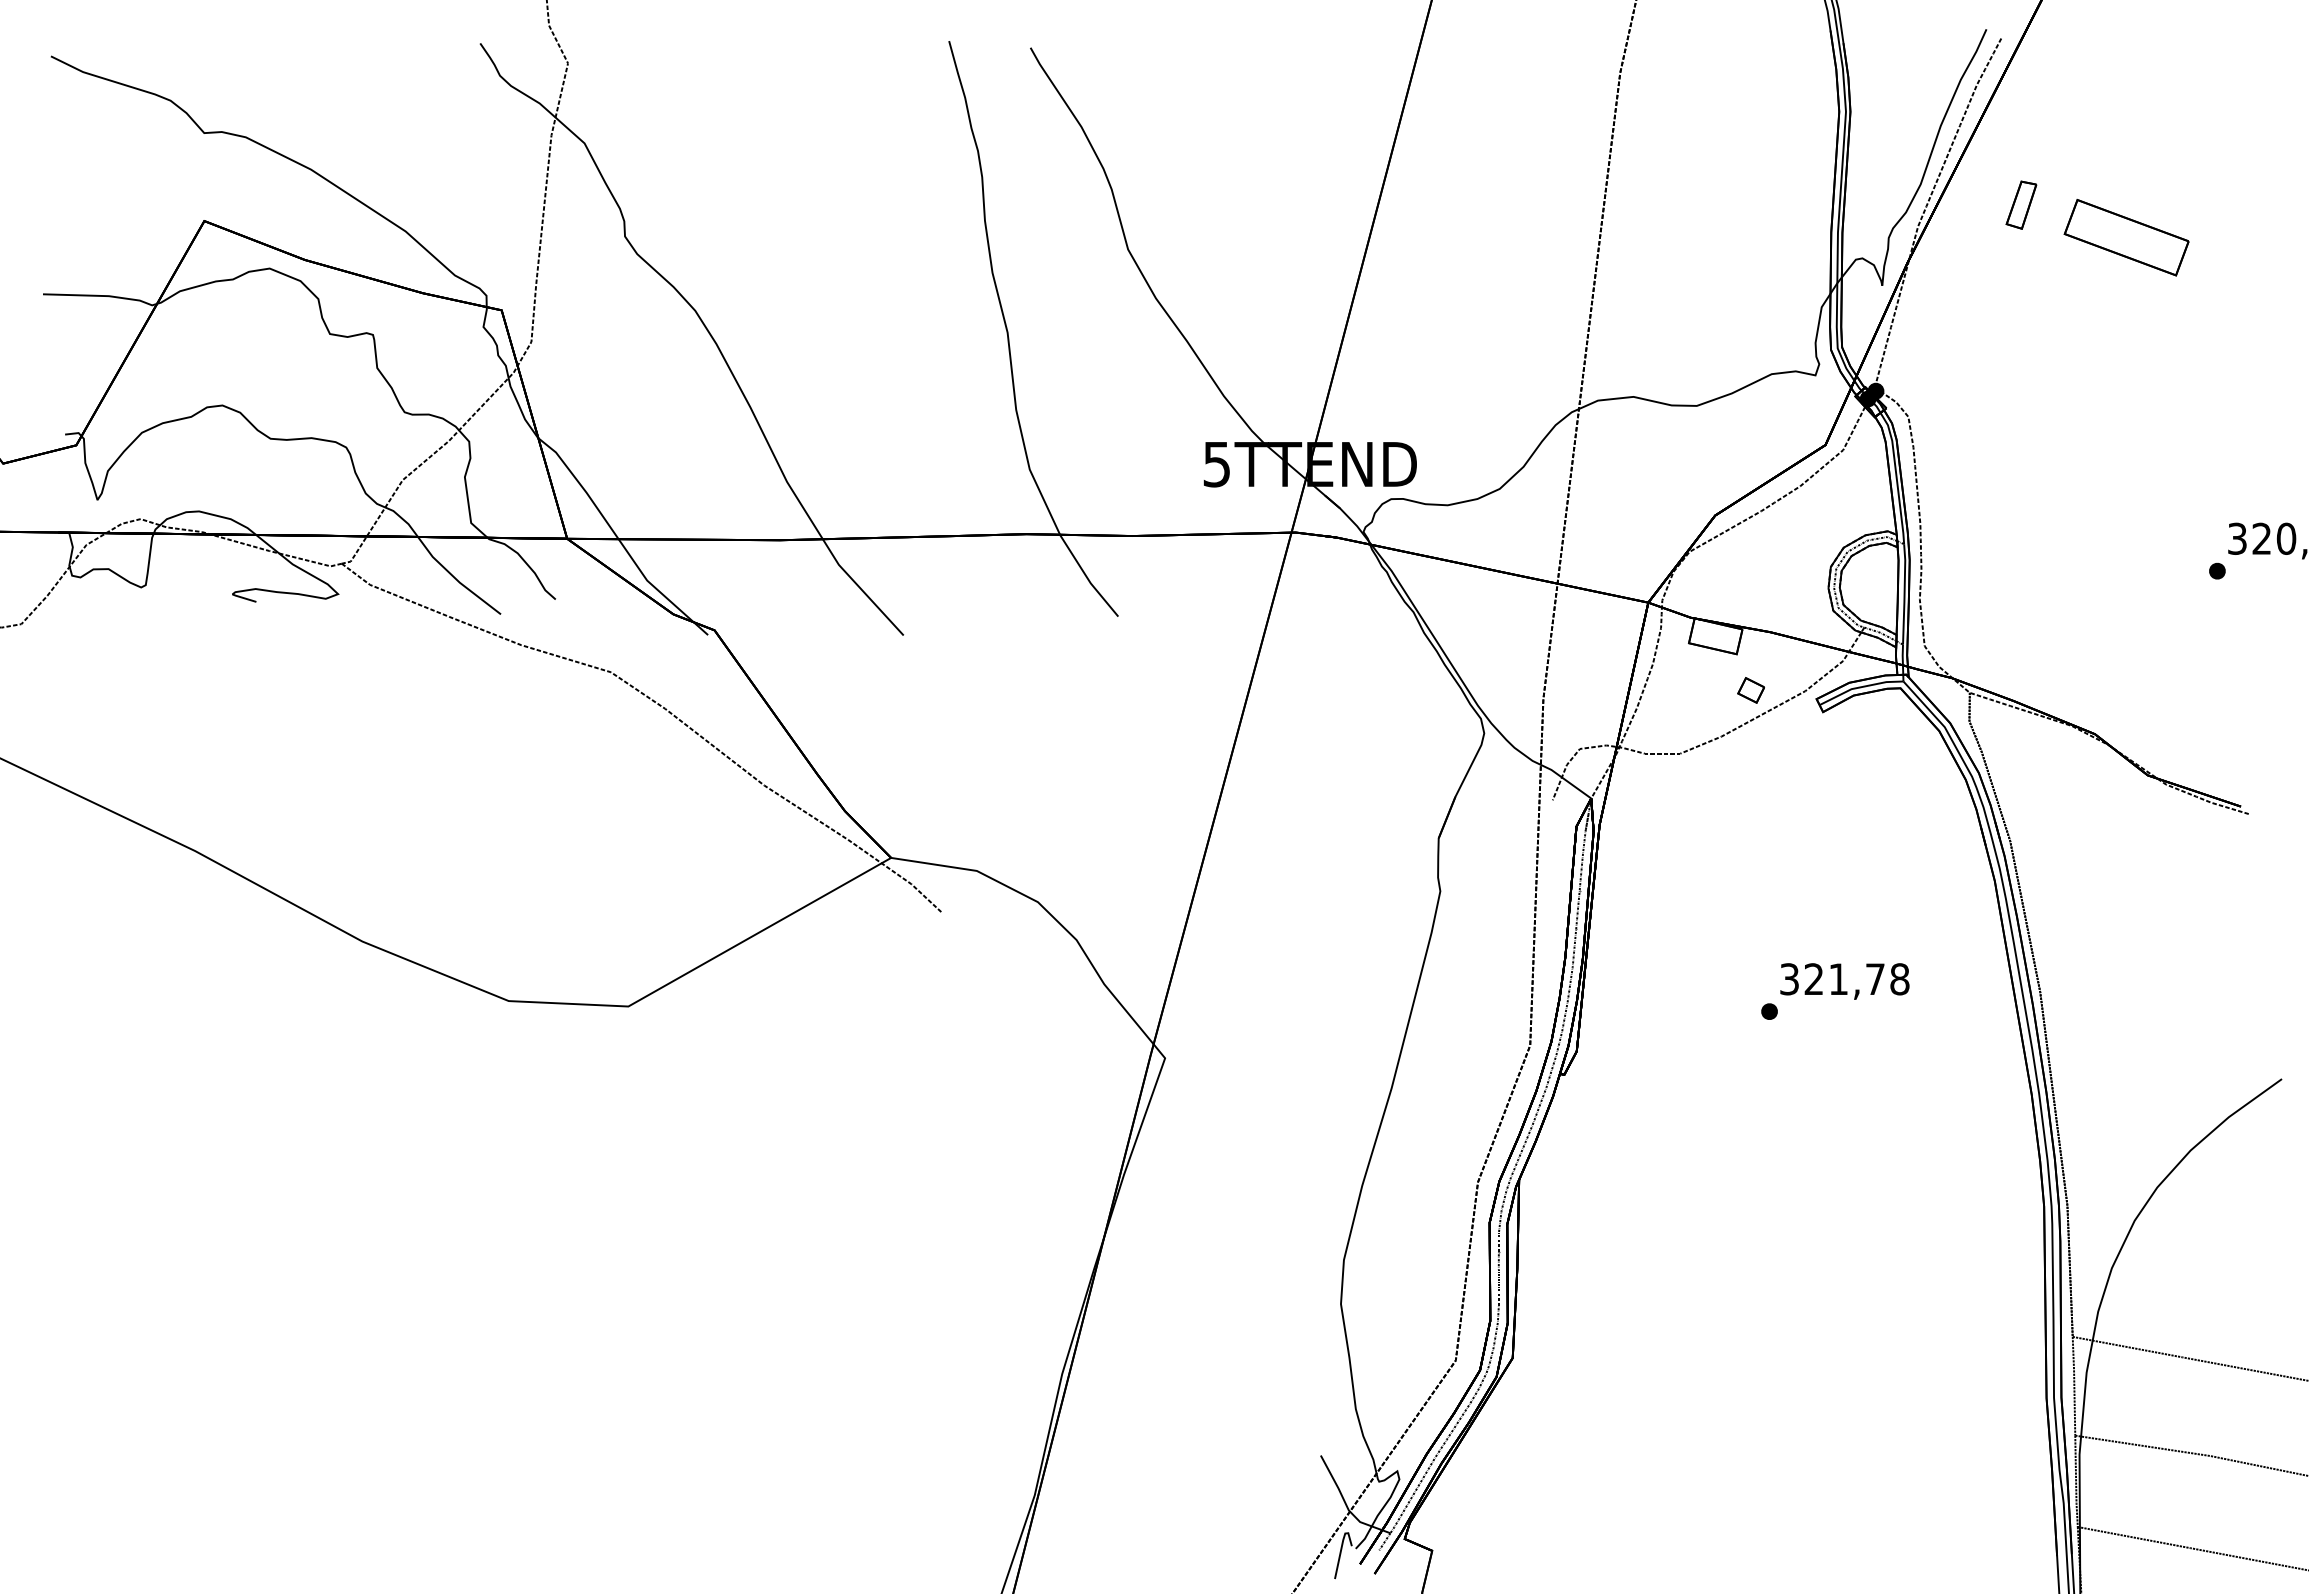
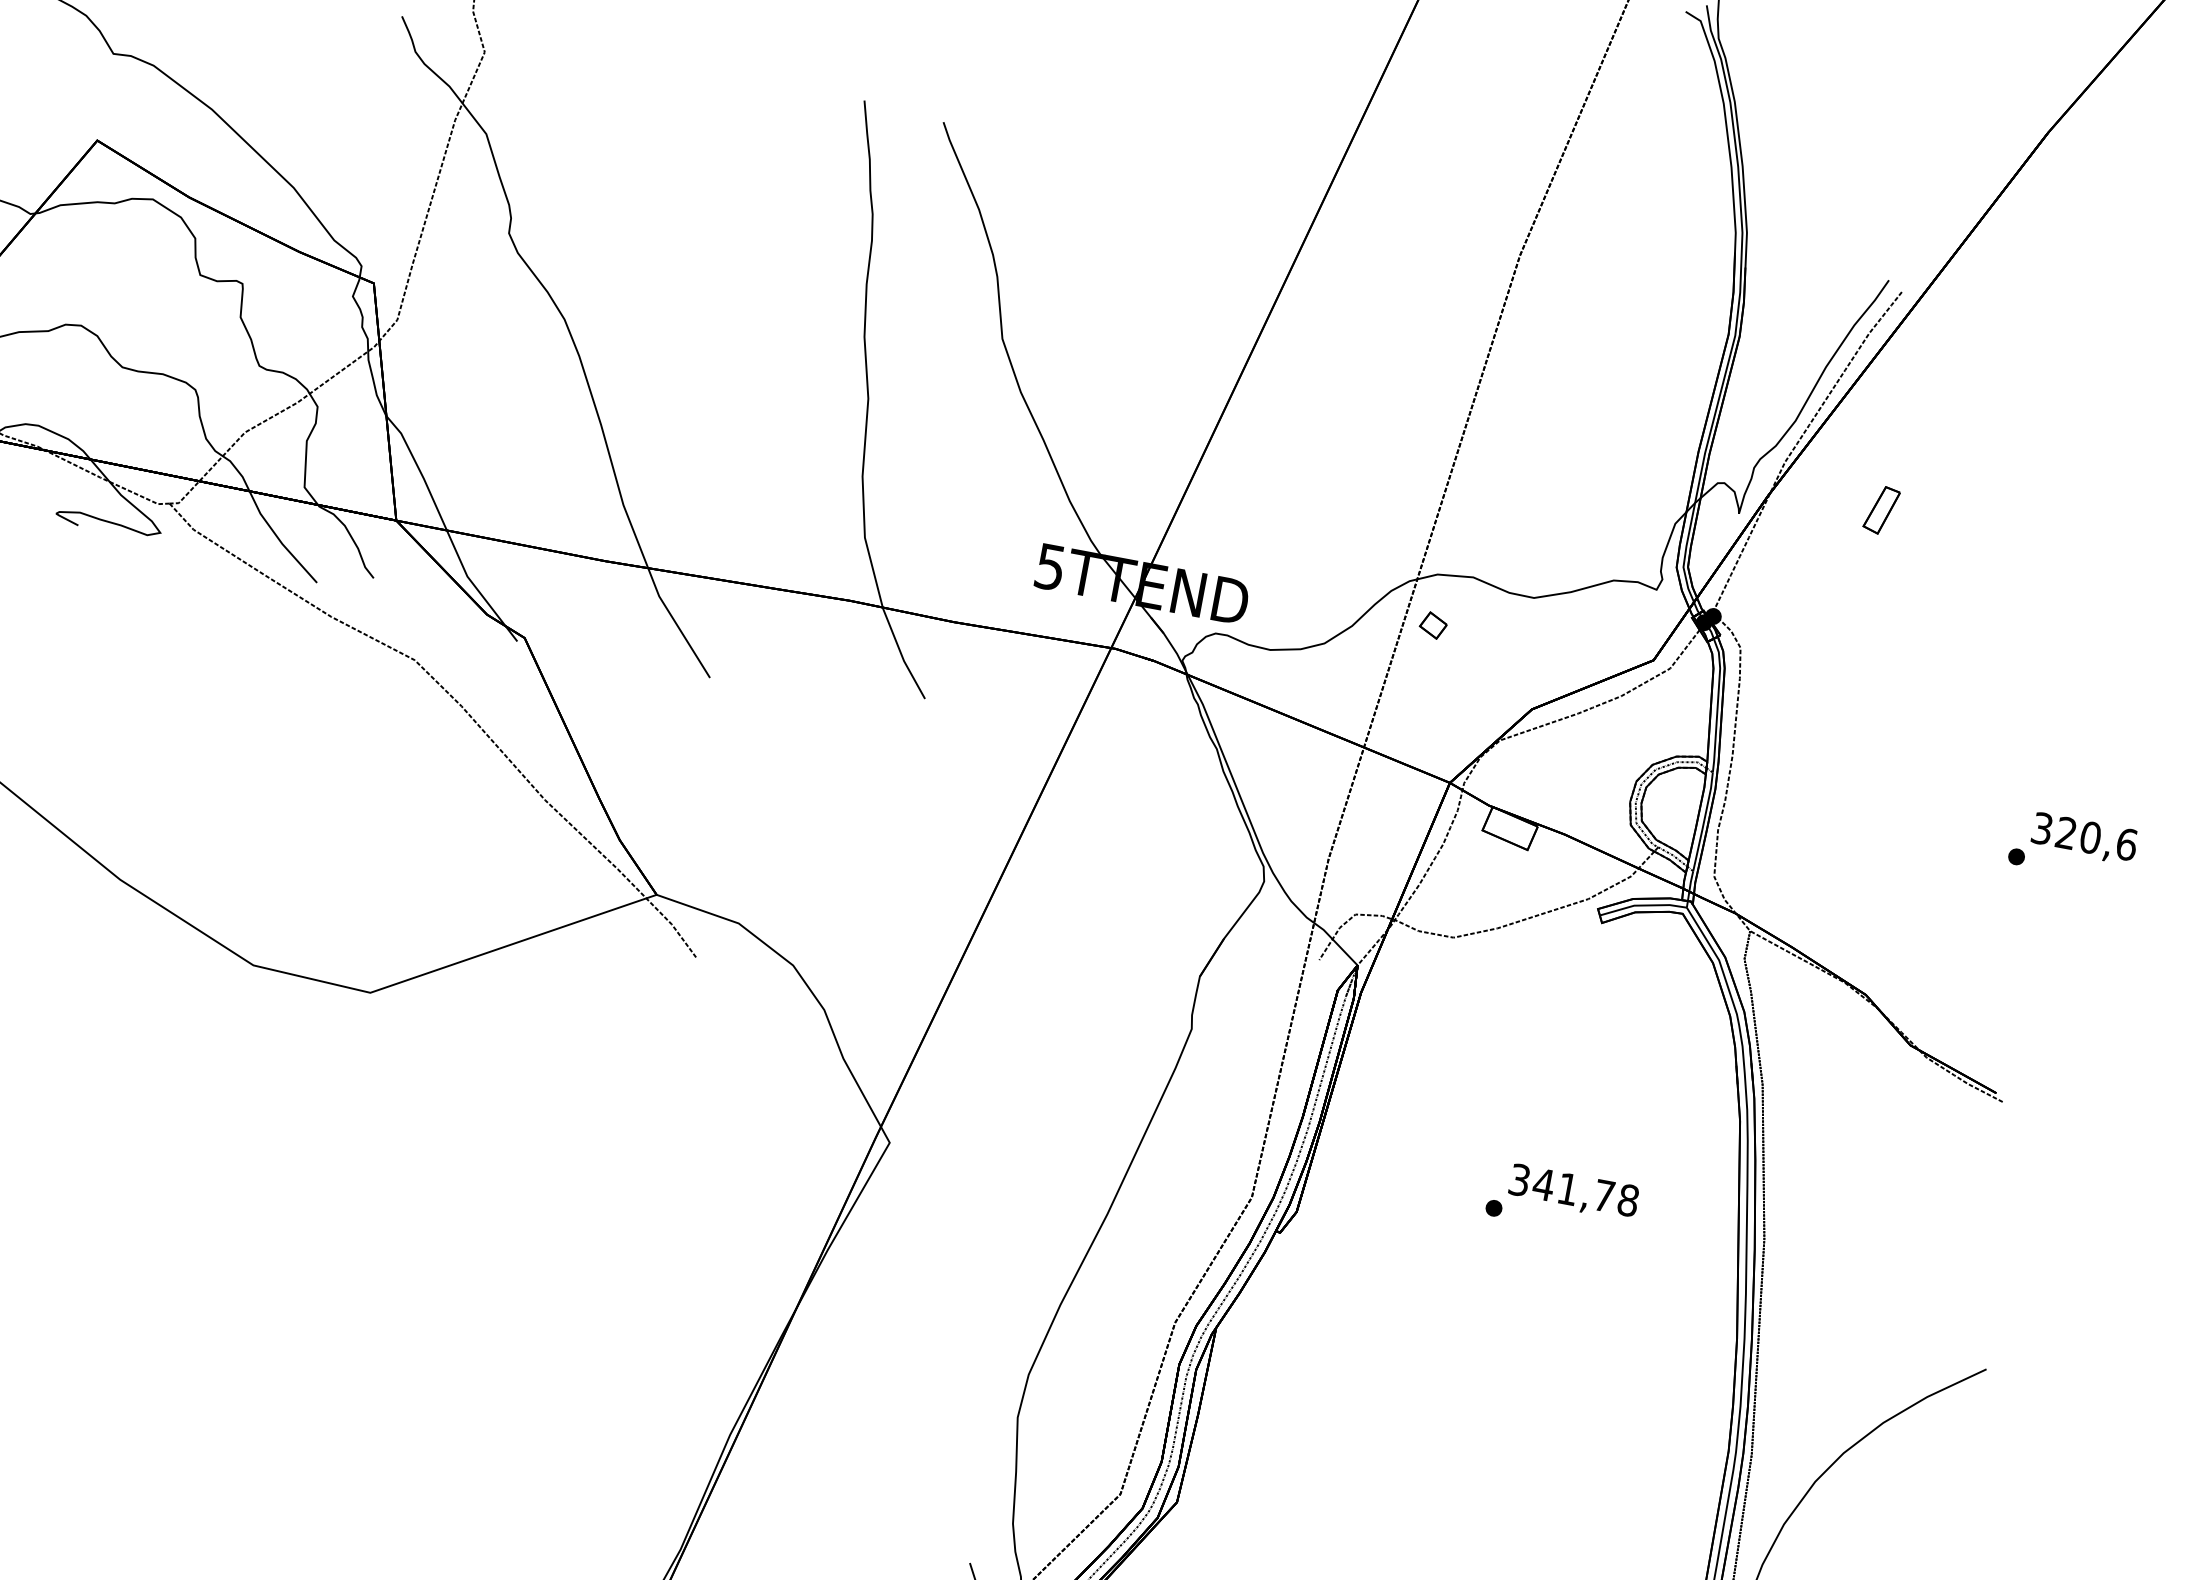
part: (2021, 204) -> (1881, 509), moved
part: (2126, 237) -> (1988, 511), removed
part: (1750, 690) -> (1432, 625), moved
text: (1813, 978) -> (1543, 1183), 321,78 -> 341,78

